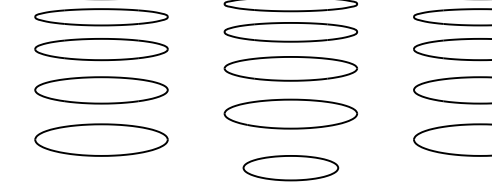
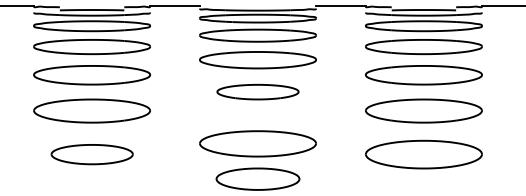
part: (290, 68) -> (257, 91), size x0.7
part: (290, 113) -> (257, 143), moved
part: (101, 139) -> (92, 154), size x0.7

